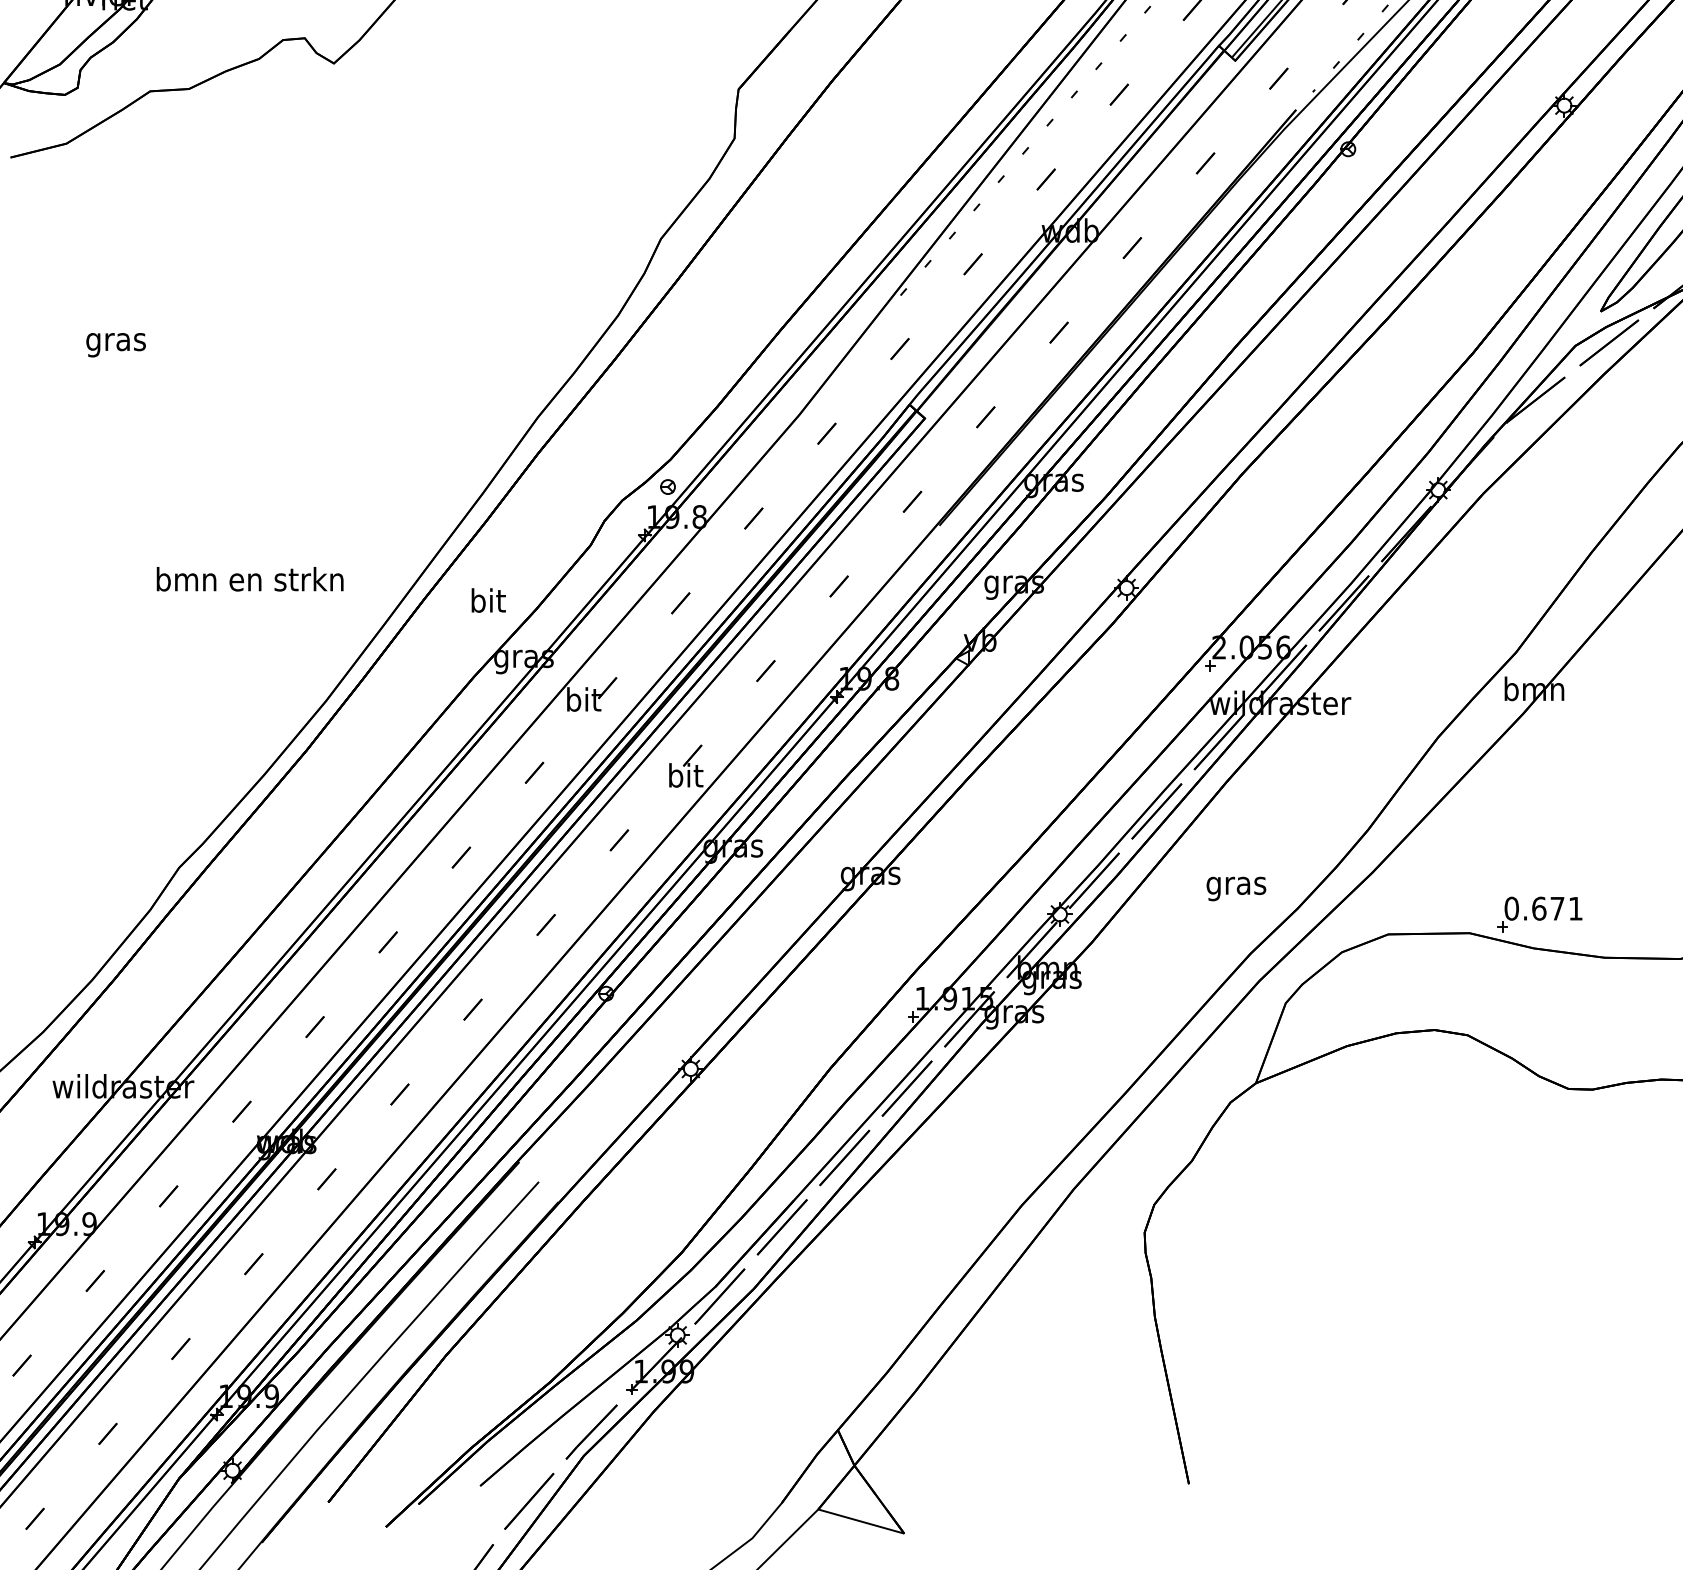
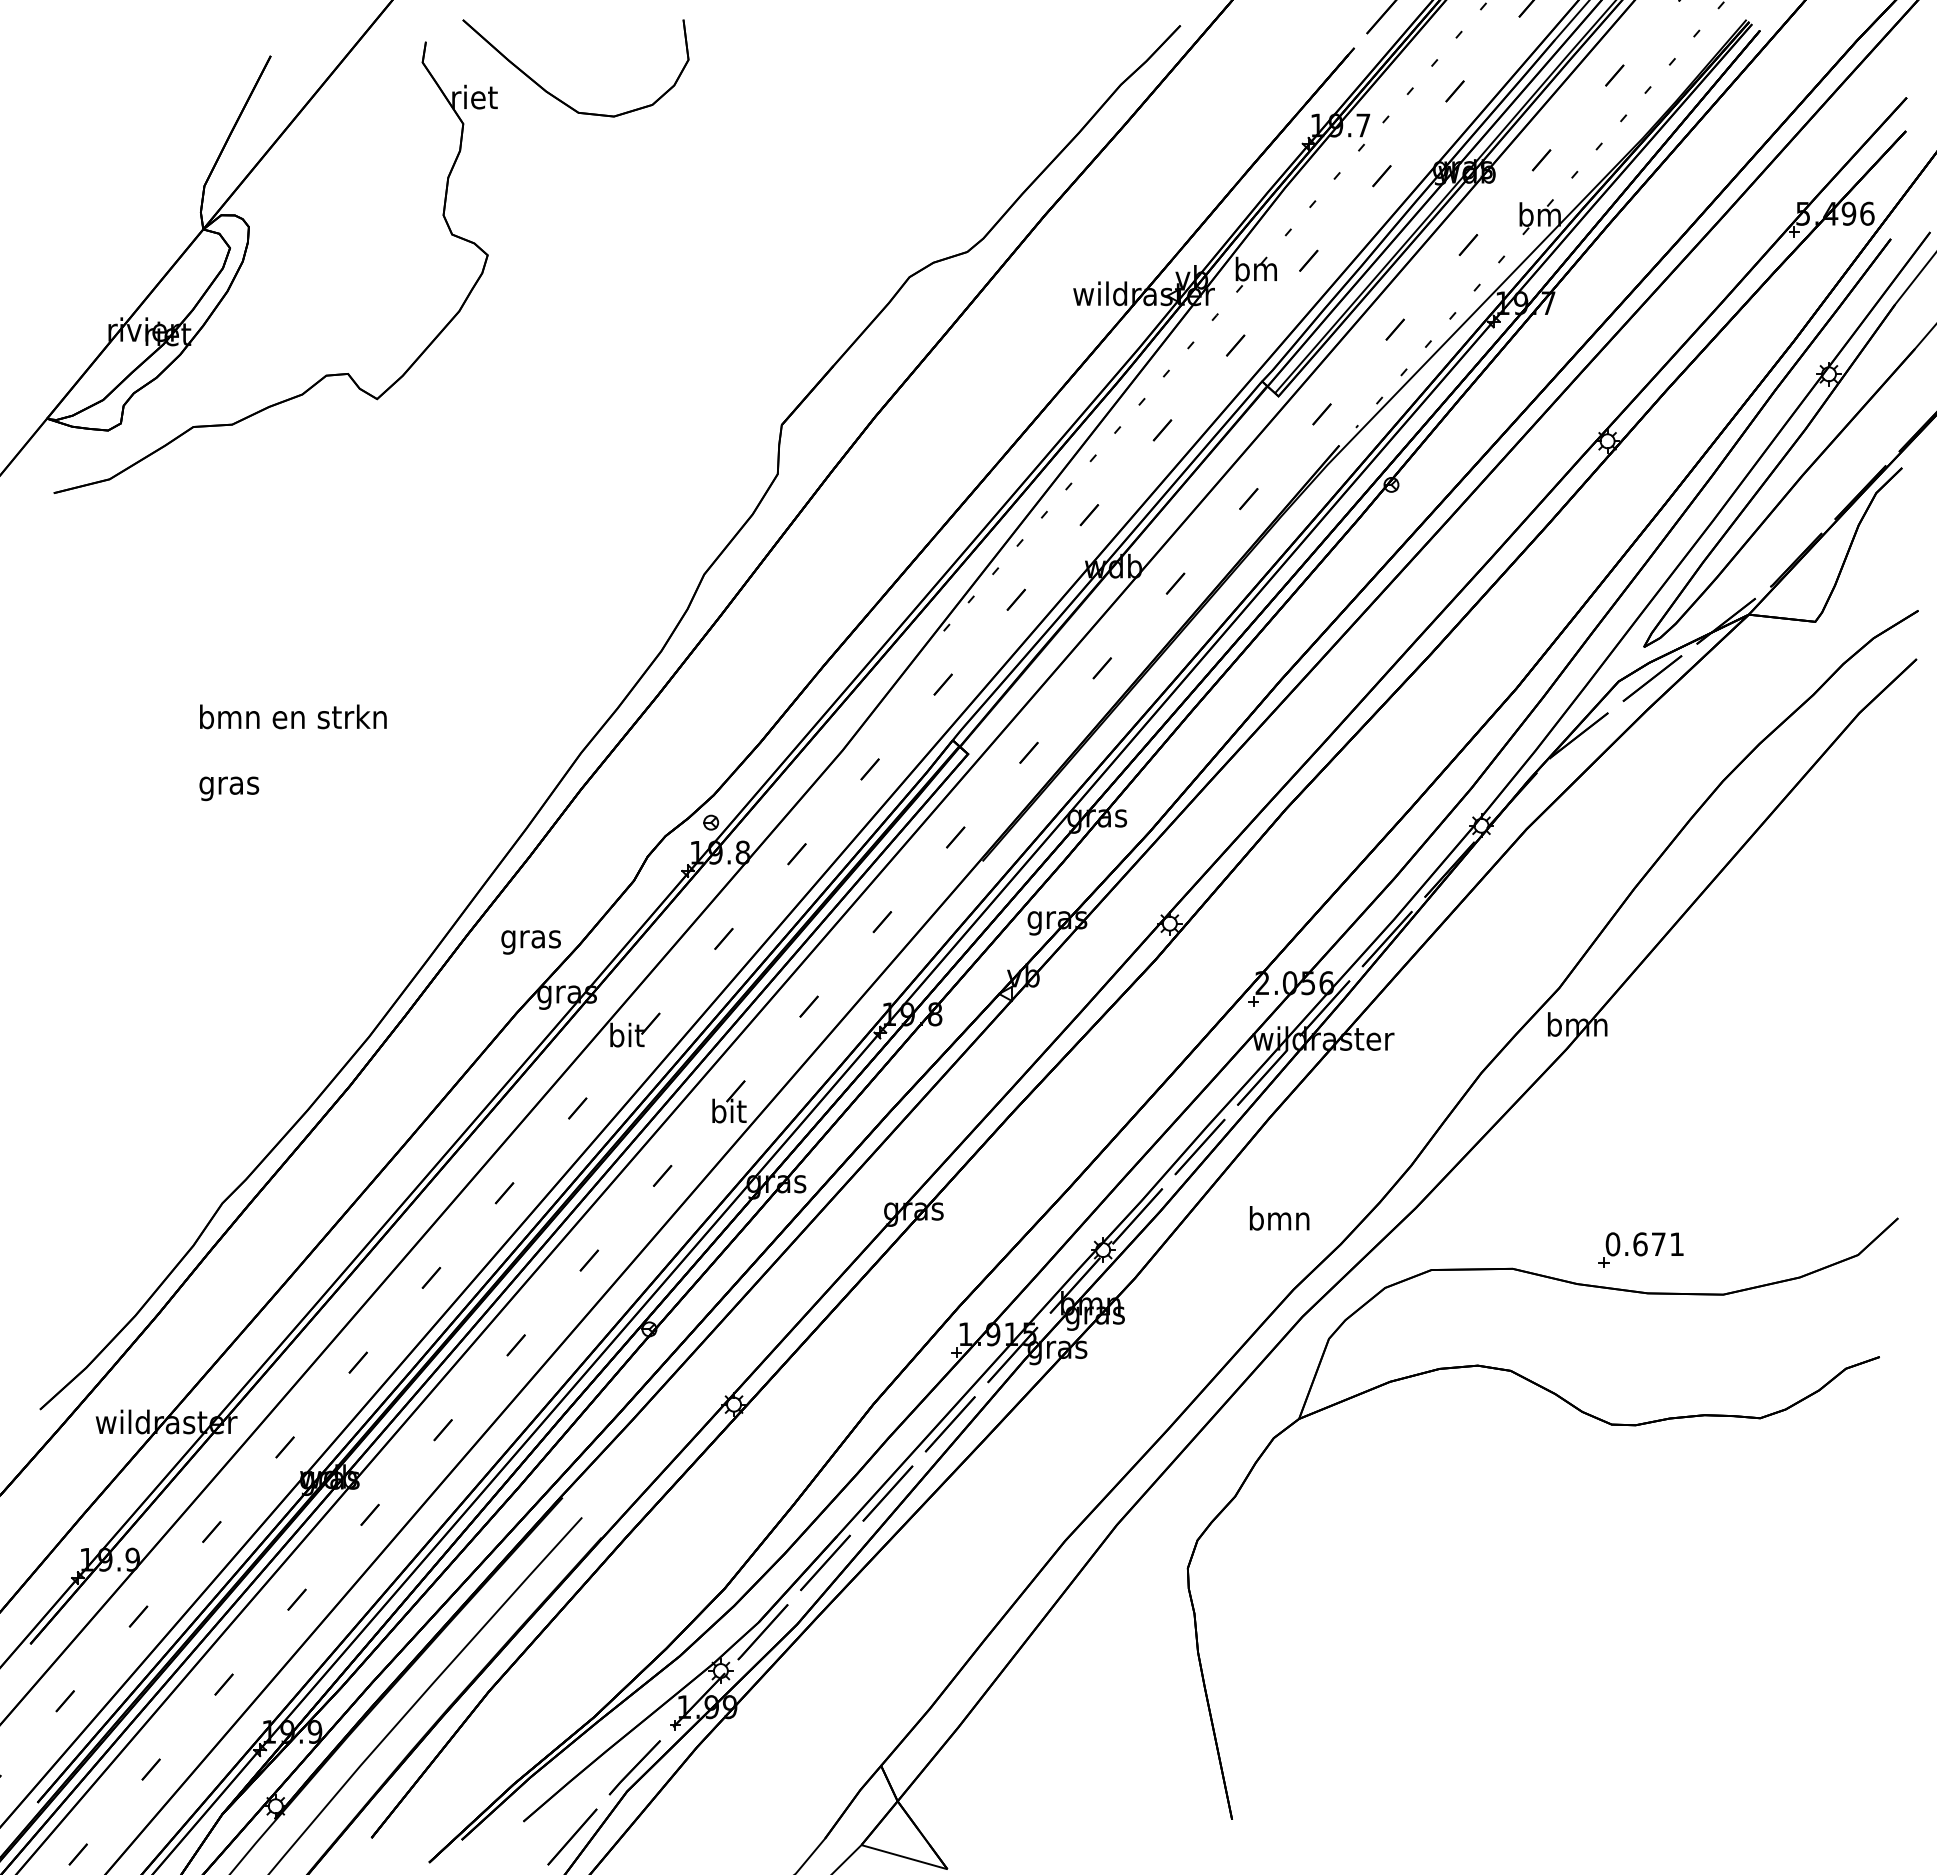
text: (116, 344) -> (229, 788), moved
text: (250, 578) -> (293, 716), moved
text: (487, 602) -> (530, 938), bit -> gras
text: (1236, 885) -> (1279, 1221), gras -> bmn
part: (1539, 913) -> (1640, 1249), moved

